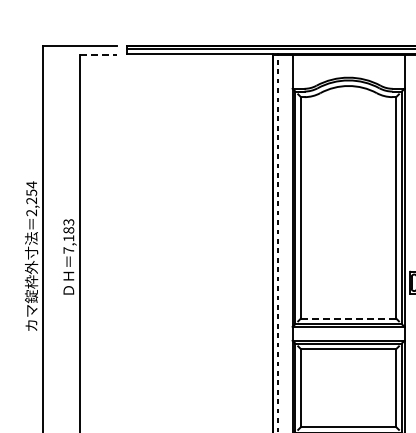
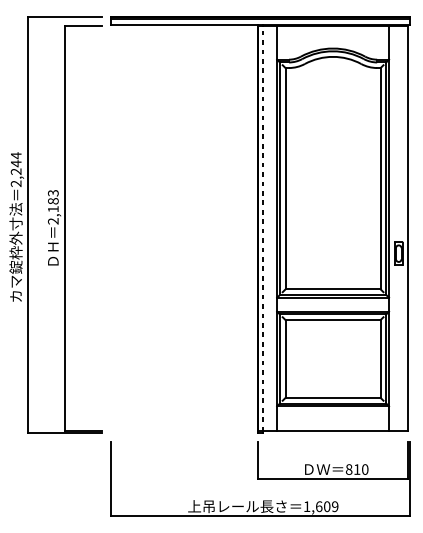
line: (98, 55) -> (83, 26), dashed -> solid
text: (31, 192) -> (16, 163), 2,254 -> 2,244
text: (67, 250) -> (52, 221), 7,183 -> 2,183
line: (348, 318) -> (333, 289), dashed -> solid

